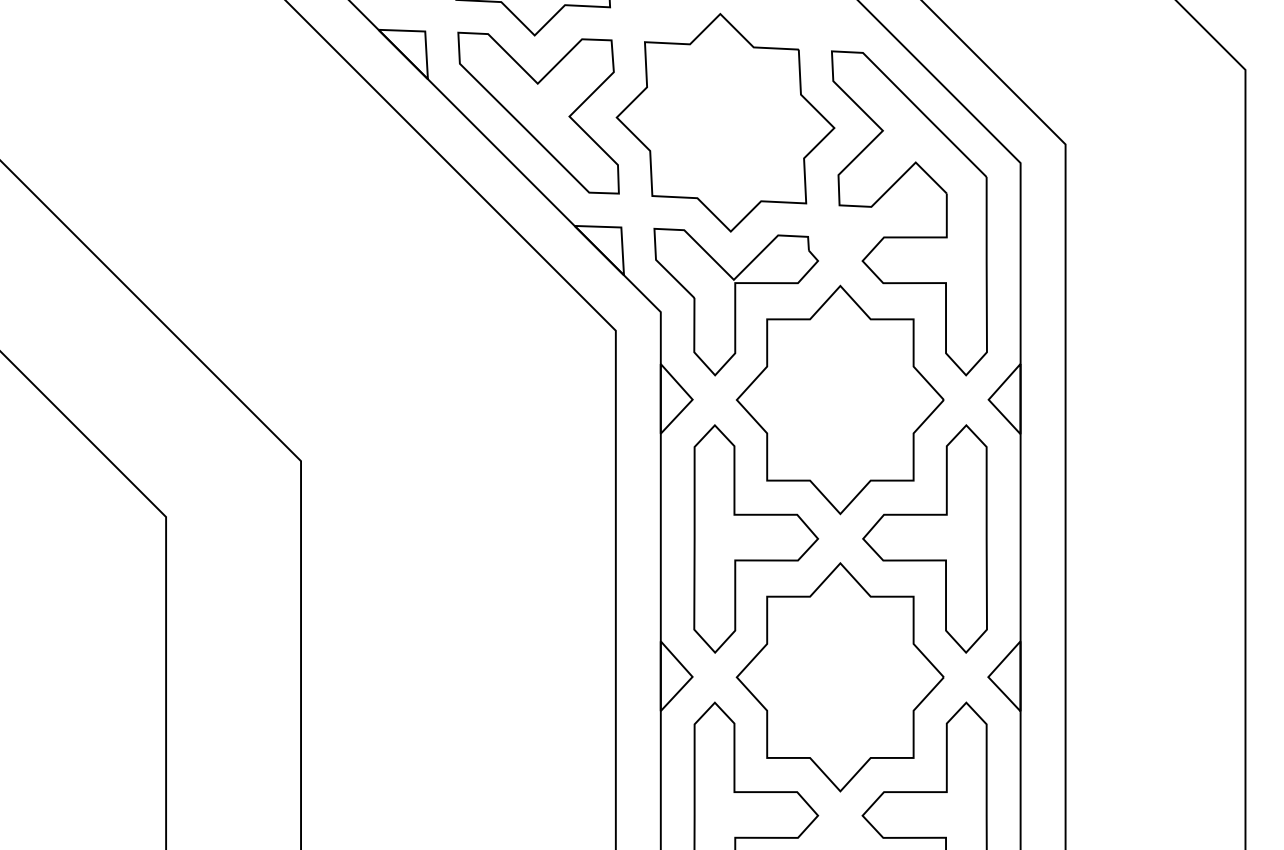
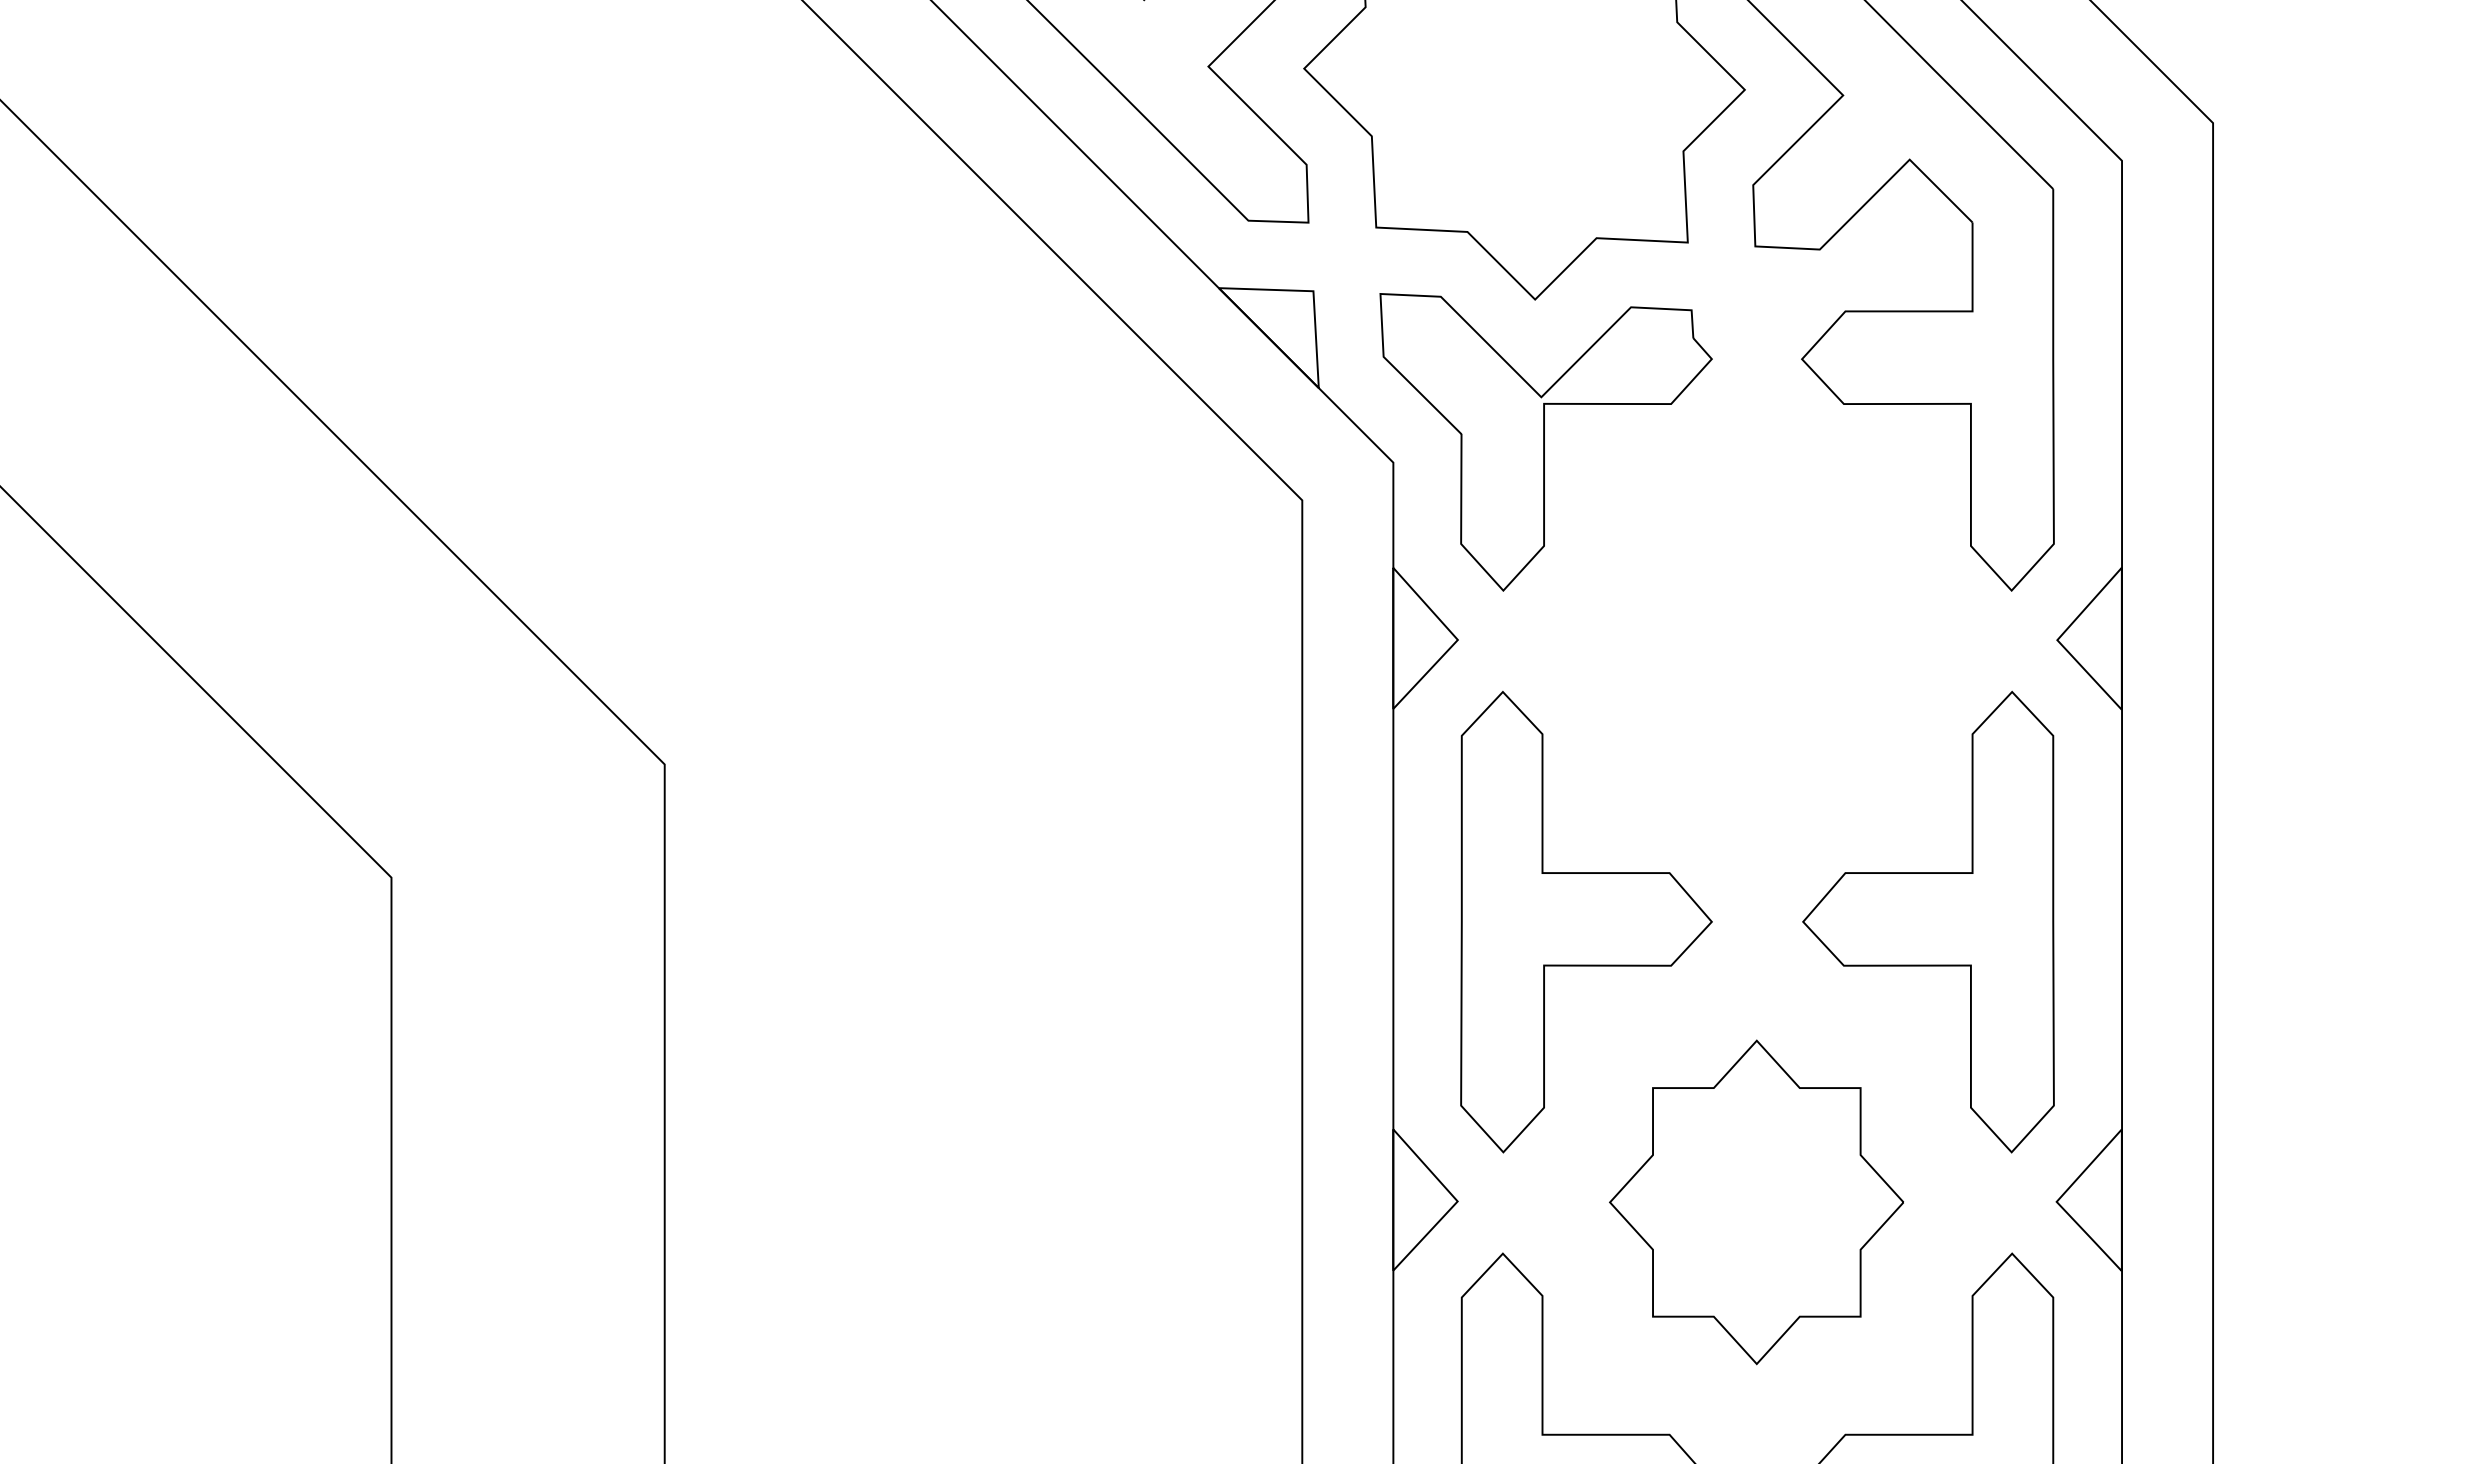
part: (840, 399) -> (1757, 639), removed
part: (839, 677) -> (1755, 1202), size x0.7

